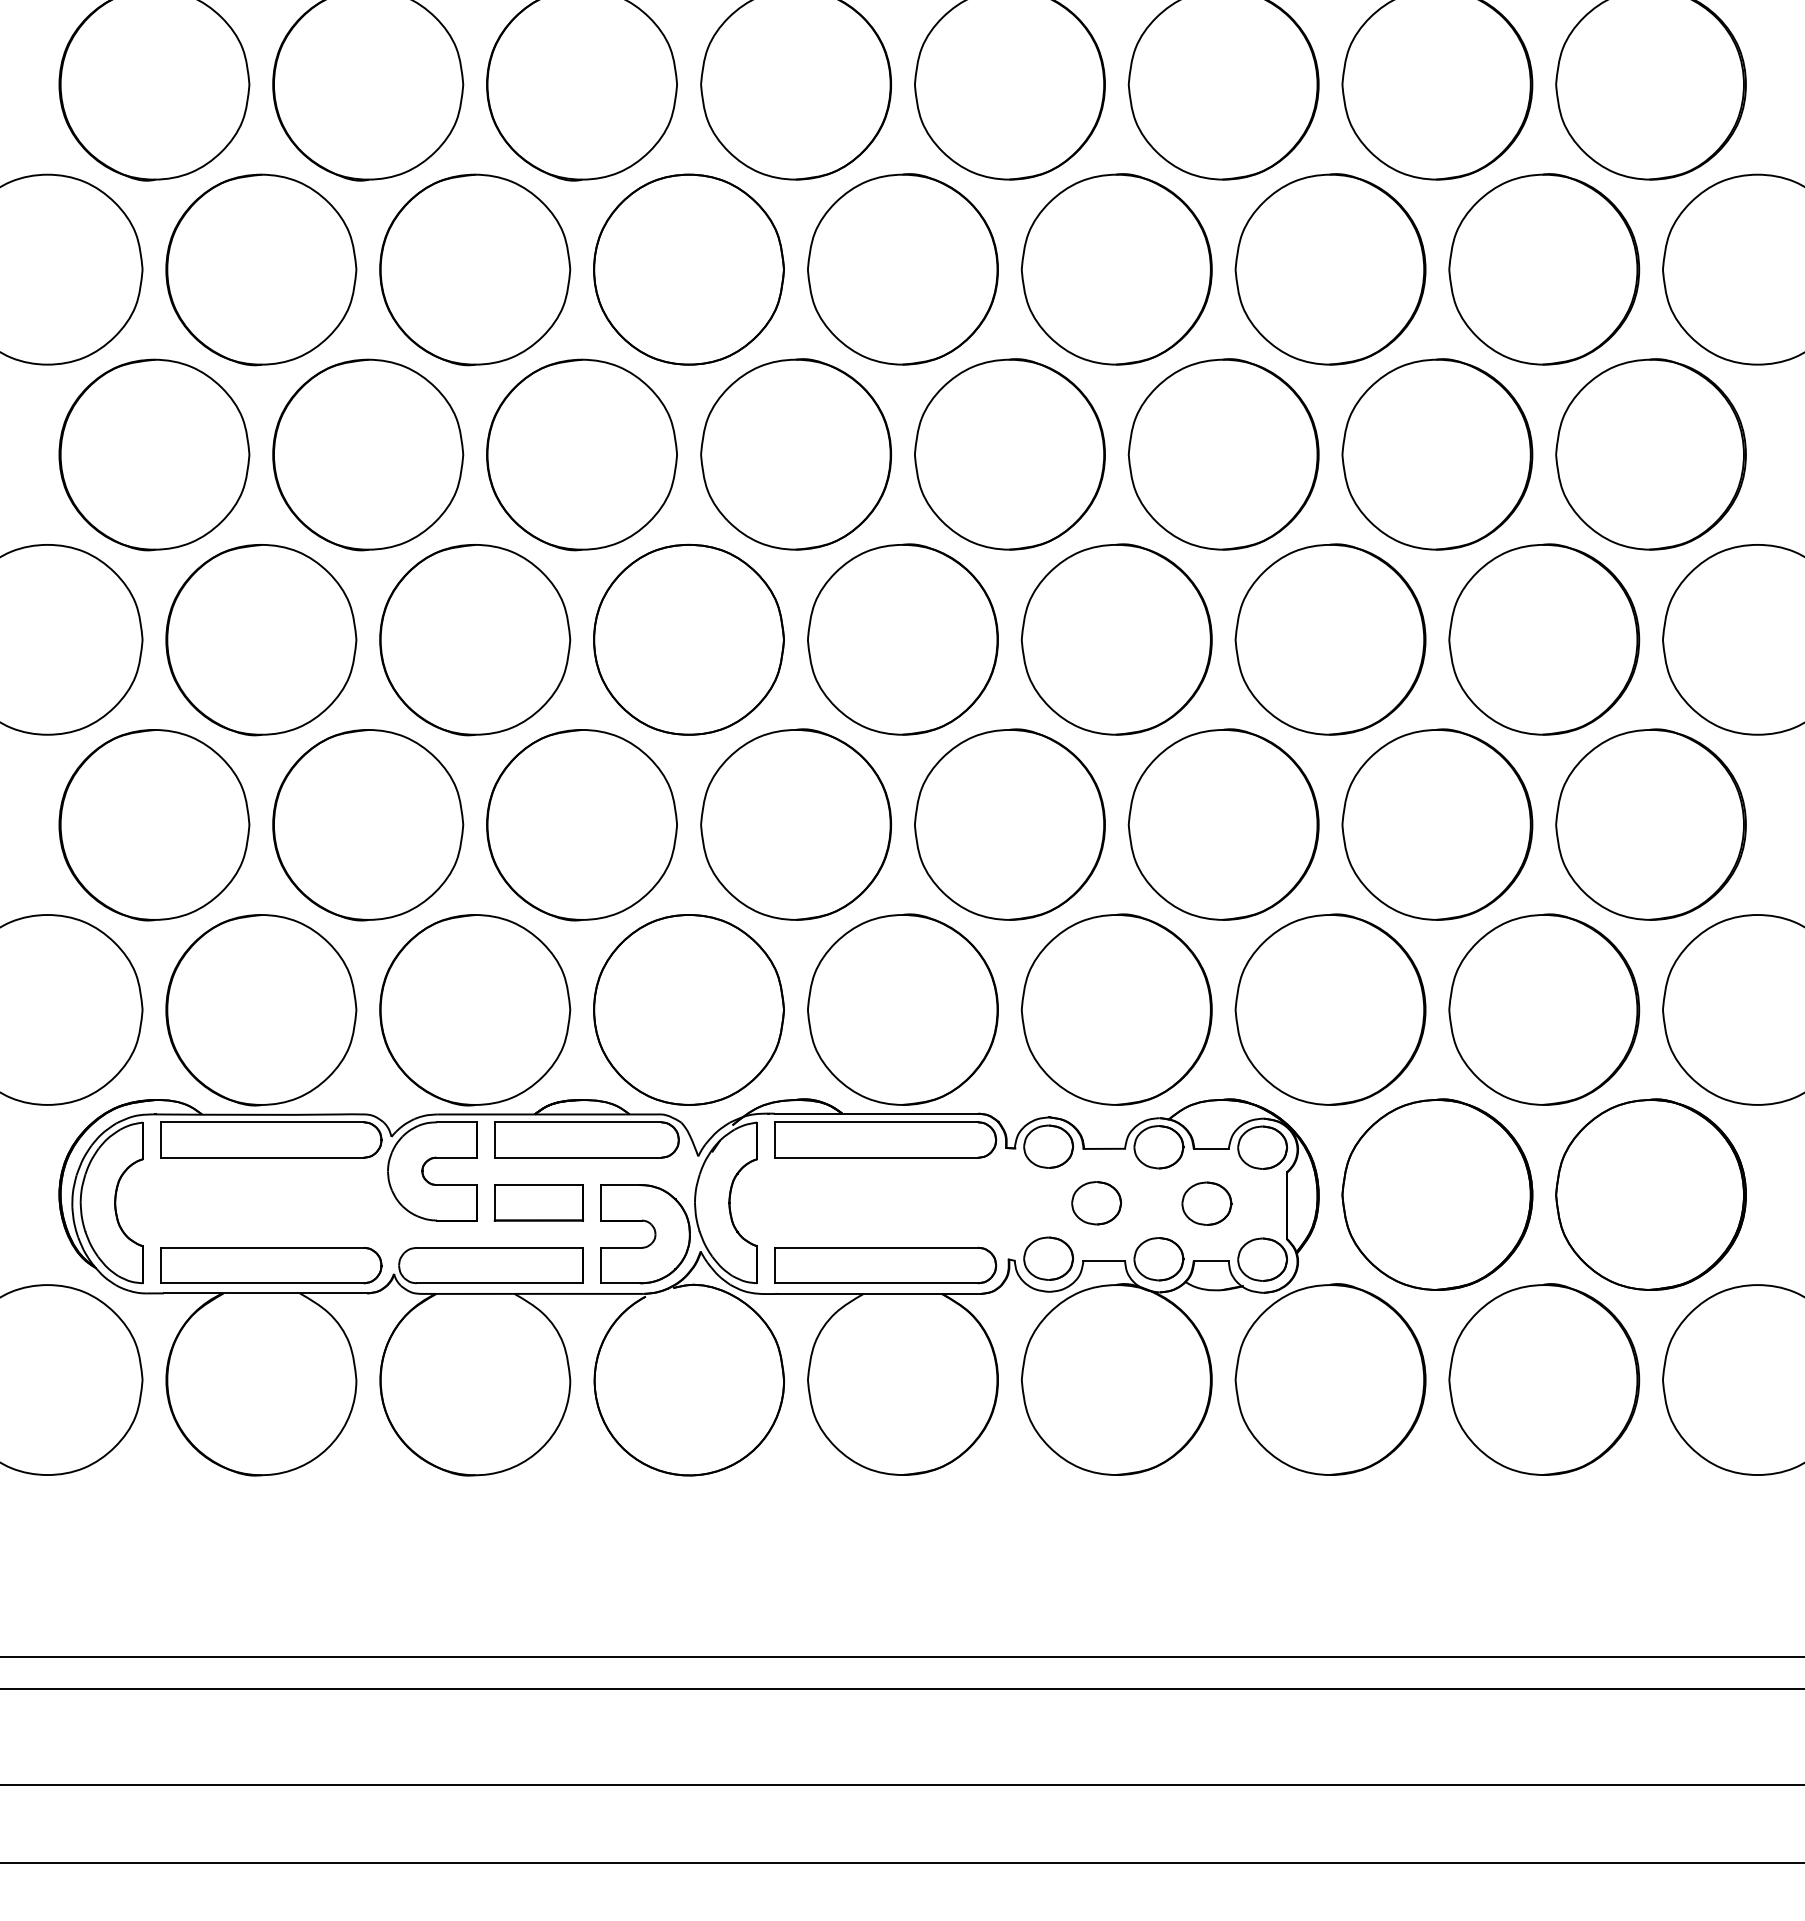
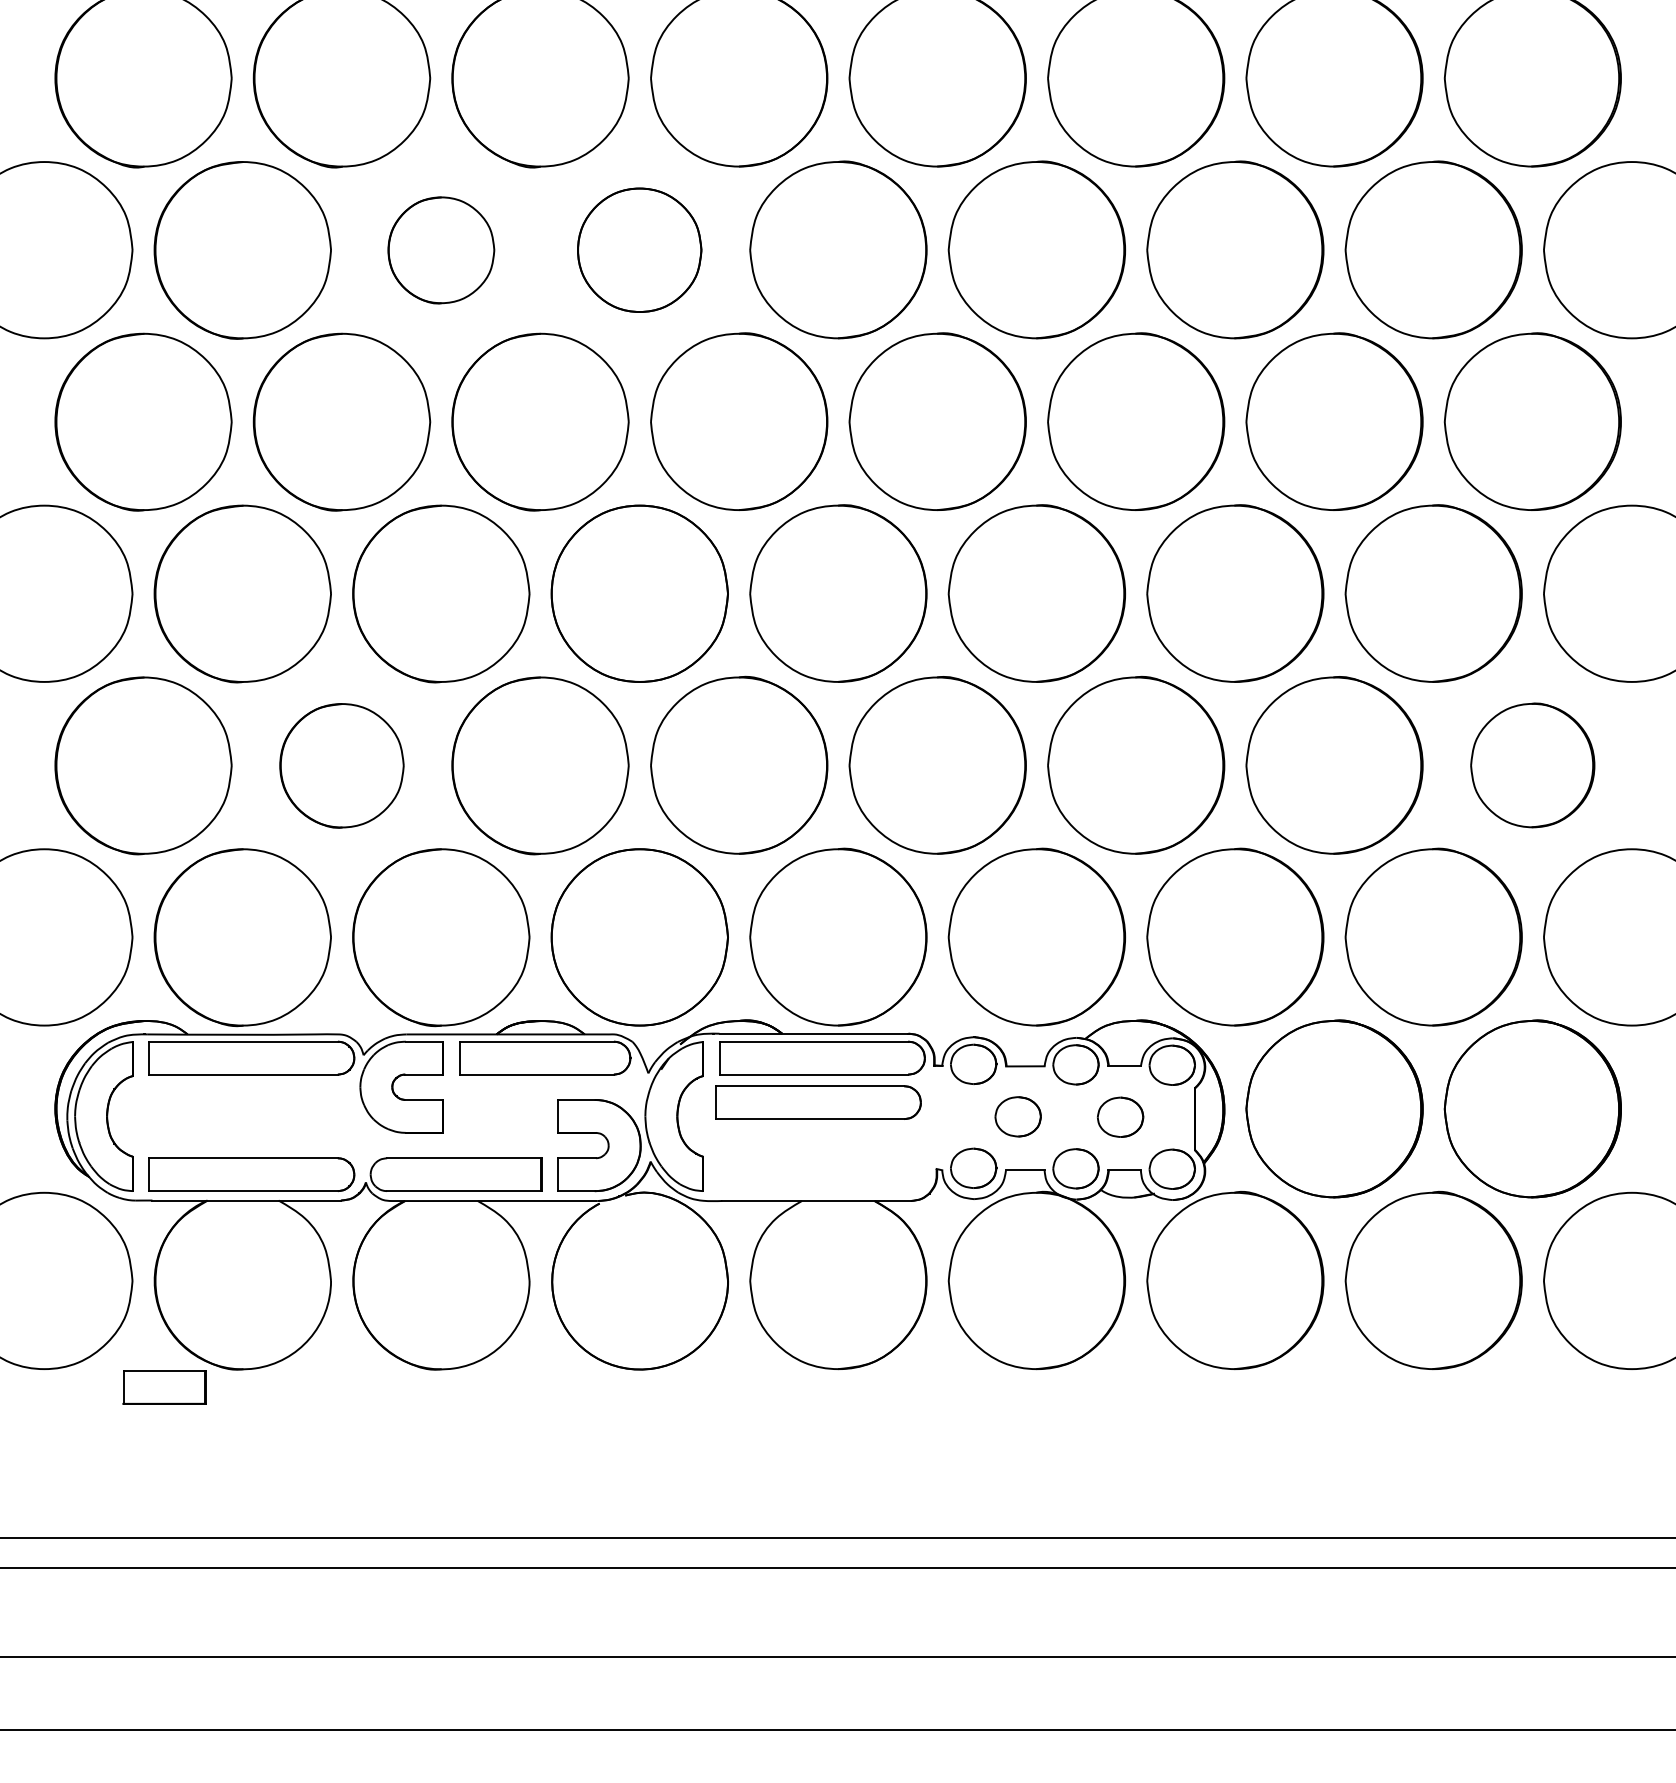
part: (475, 270) -> (441, 250), size x0.6
part: (688, 270) -> (639, 250), size x0.7
part: (367, 824) -> (341, 765), size x0.7
part: (1650, 824) -> (1532, 765), size x0.7
part: (538, 1202) -> (164, 1387), moved
part: (885, 1265) -> (818, 1102), moved

